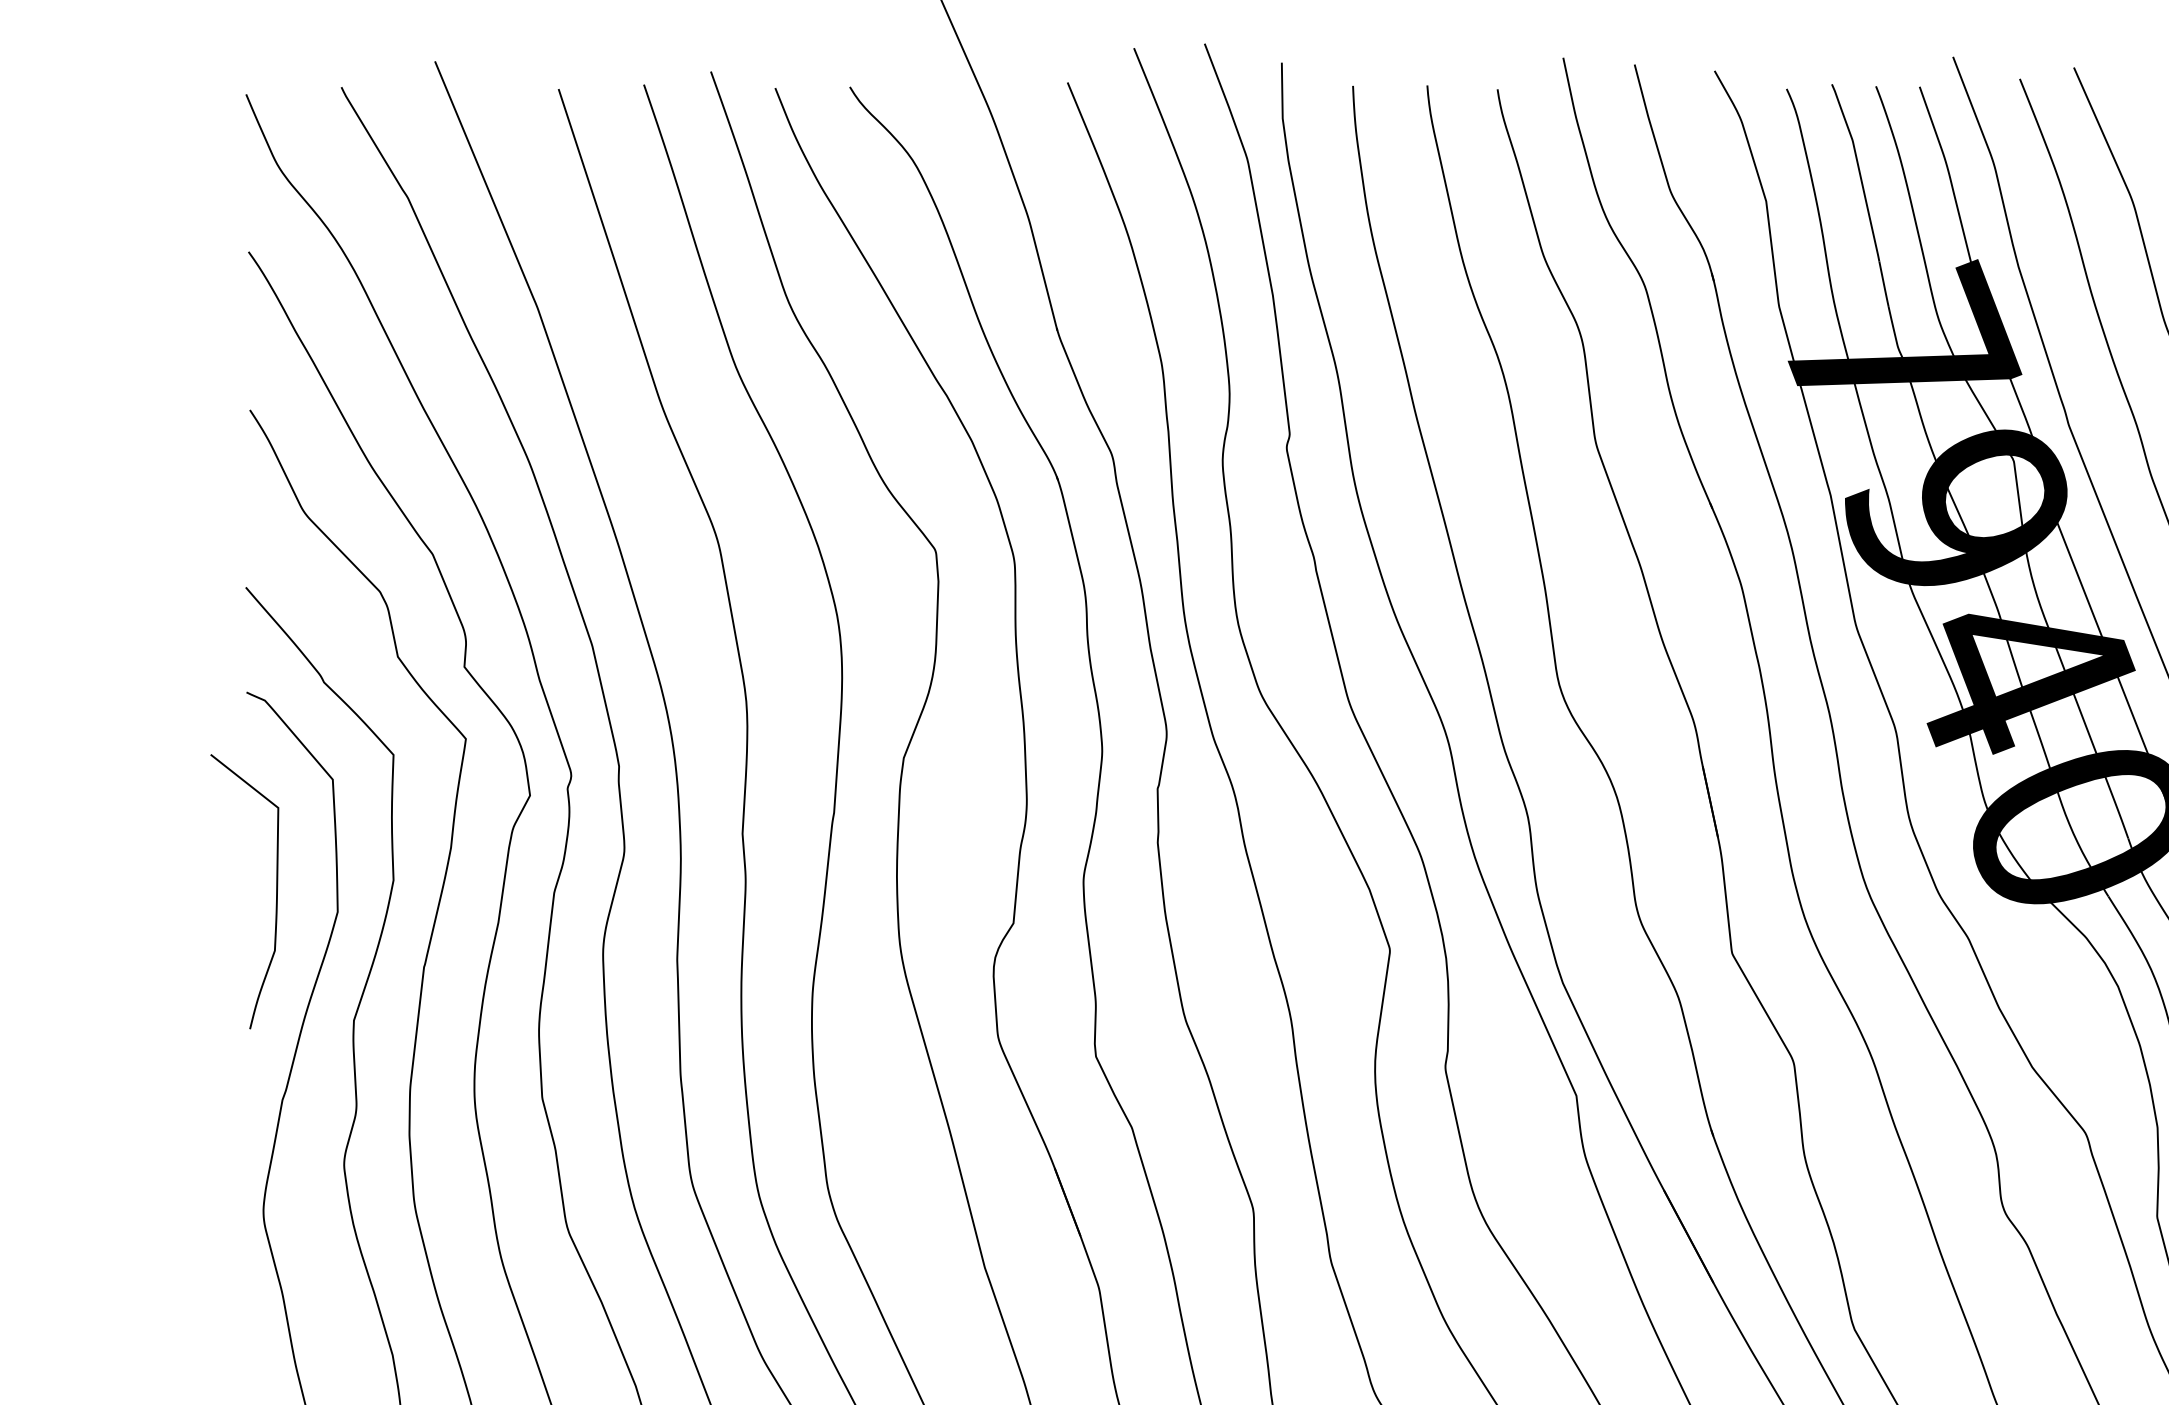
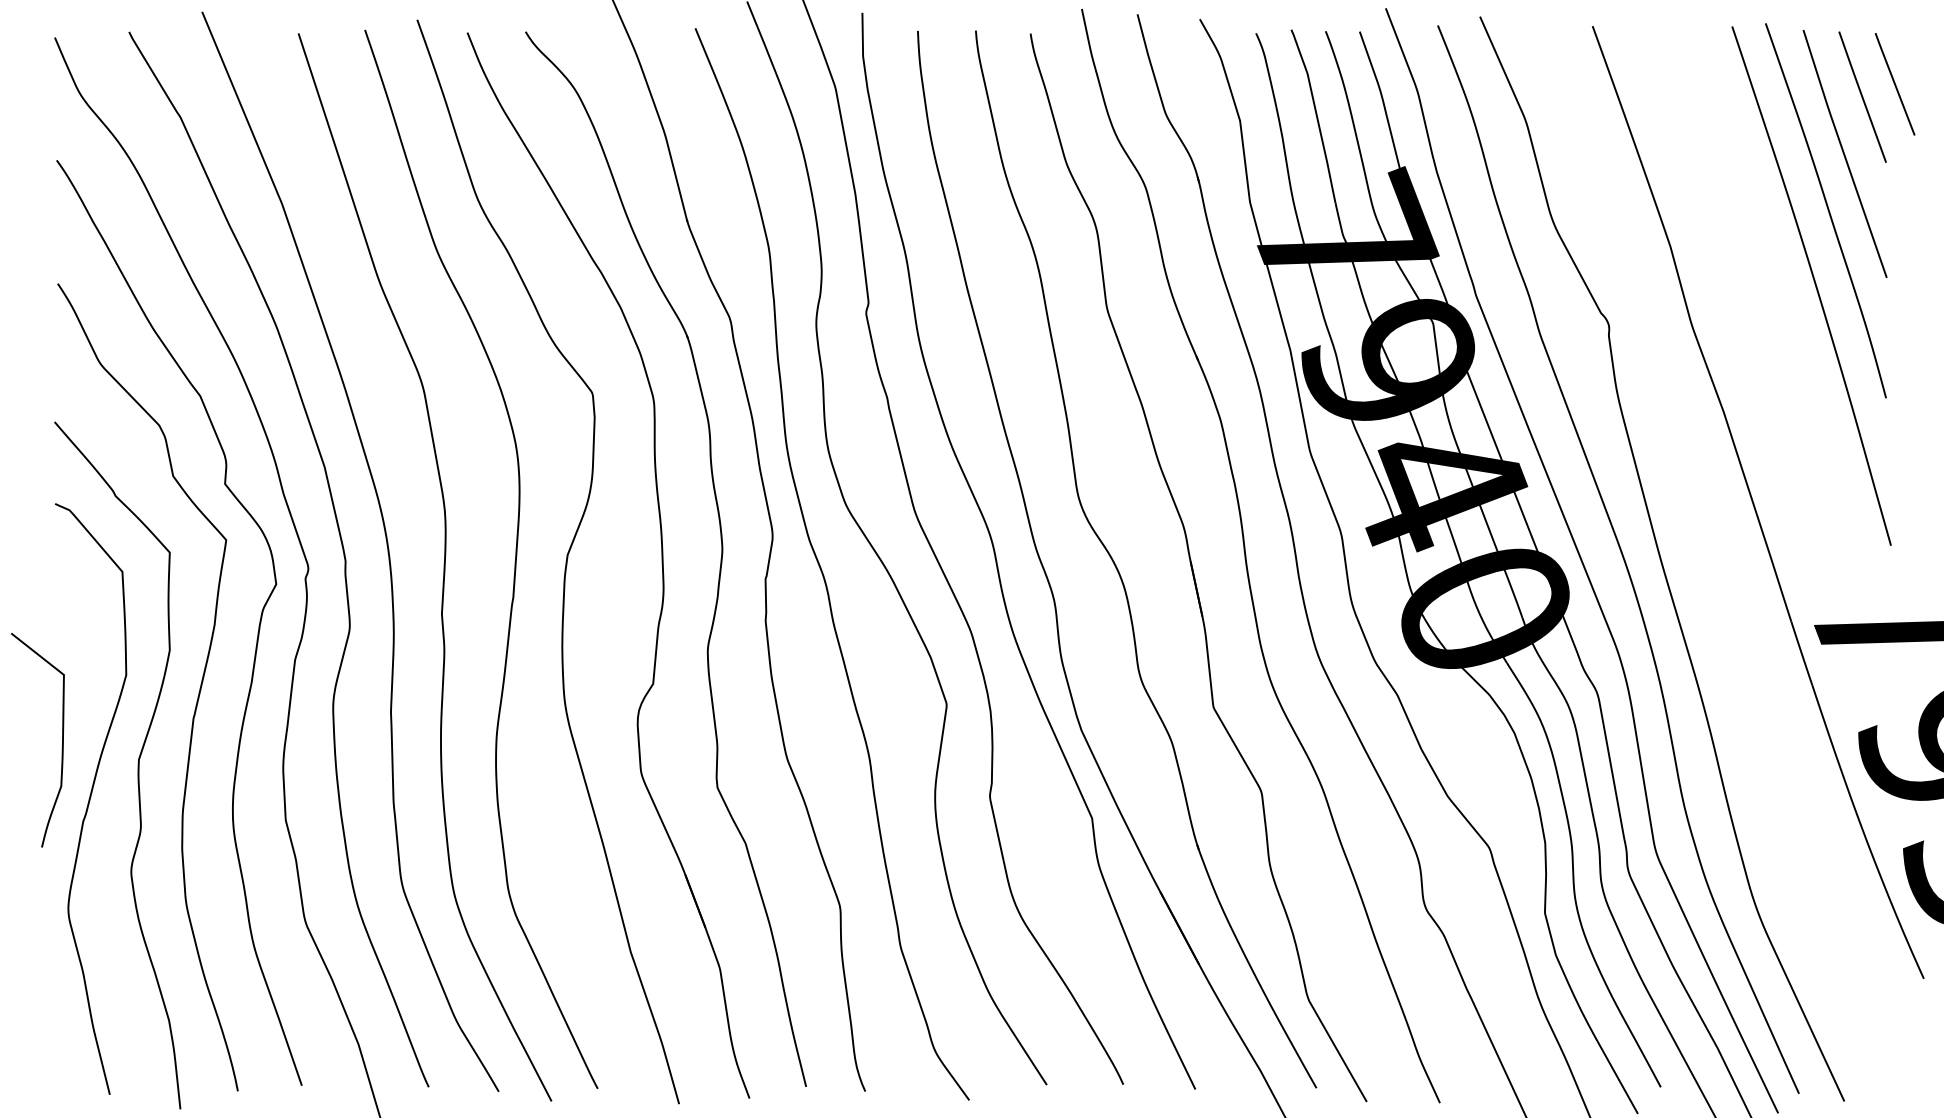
curve: (276, 892) -> (62, 740), moved

